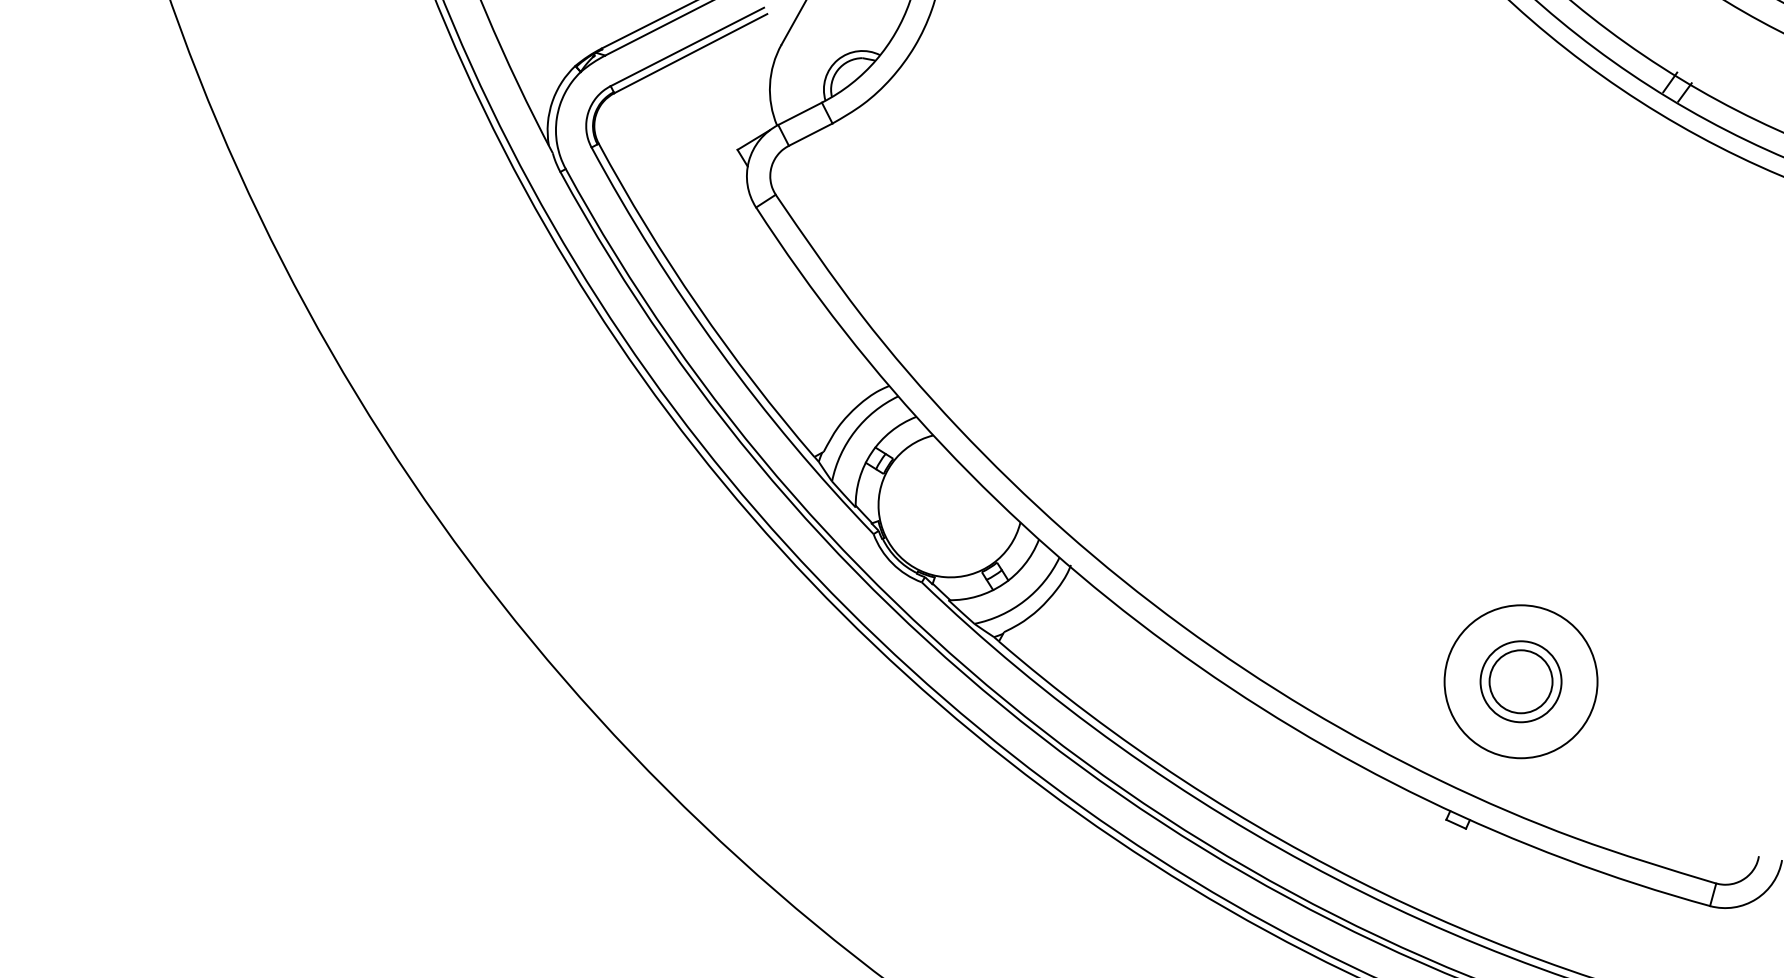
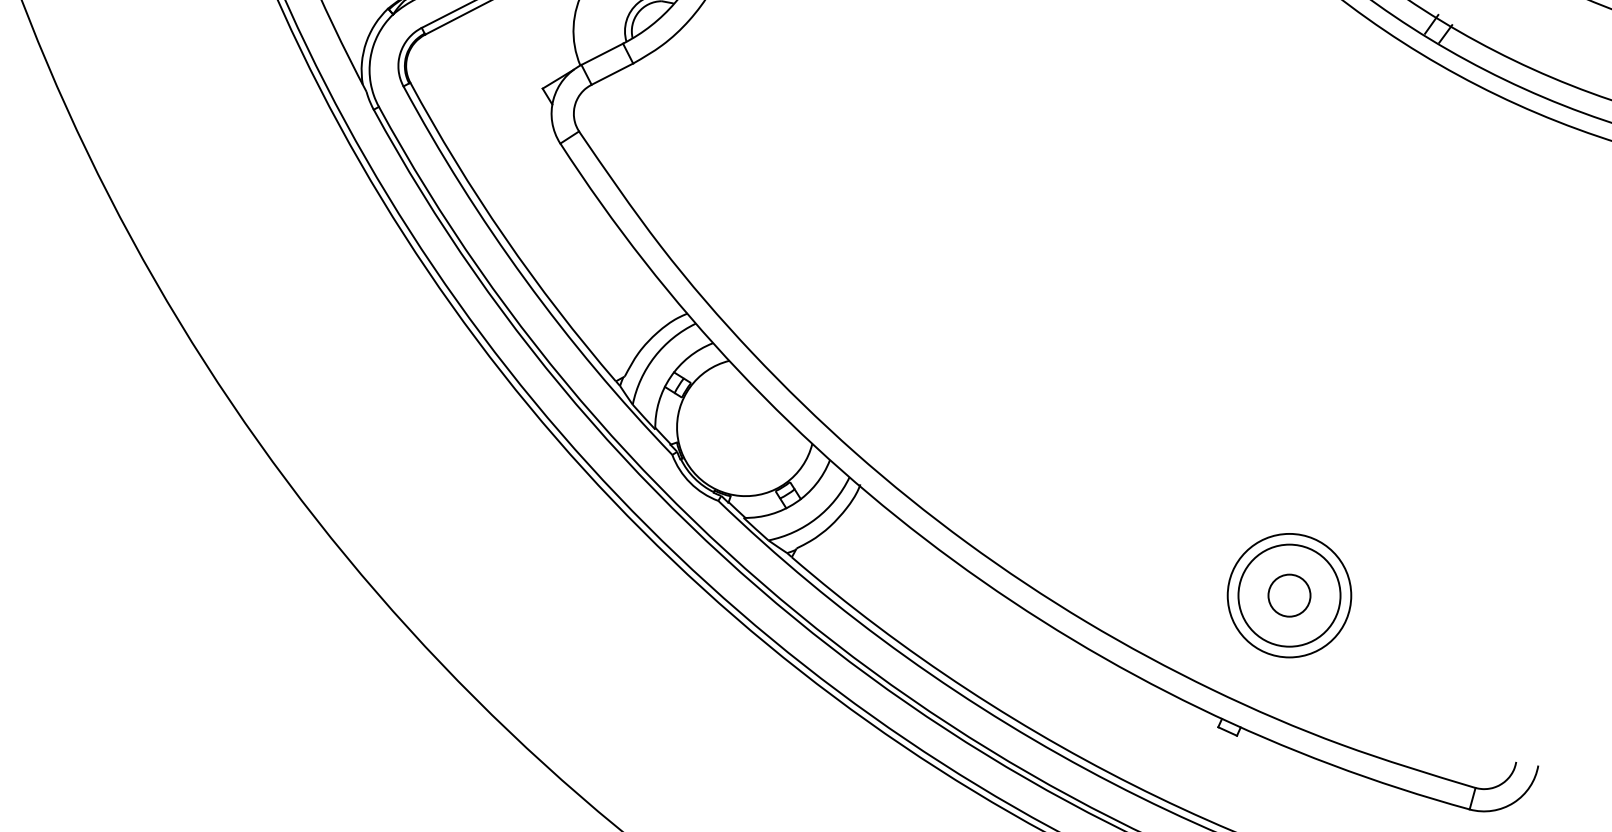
circle: (1520, 681) -> (1288, 595), size x0.7
circle: (1520, 681) -> (1288, 595), size x0.7
circle: (1520, 681) -> (1288, 595), size x1.6

